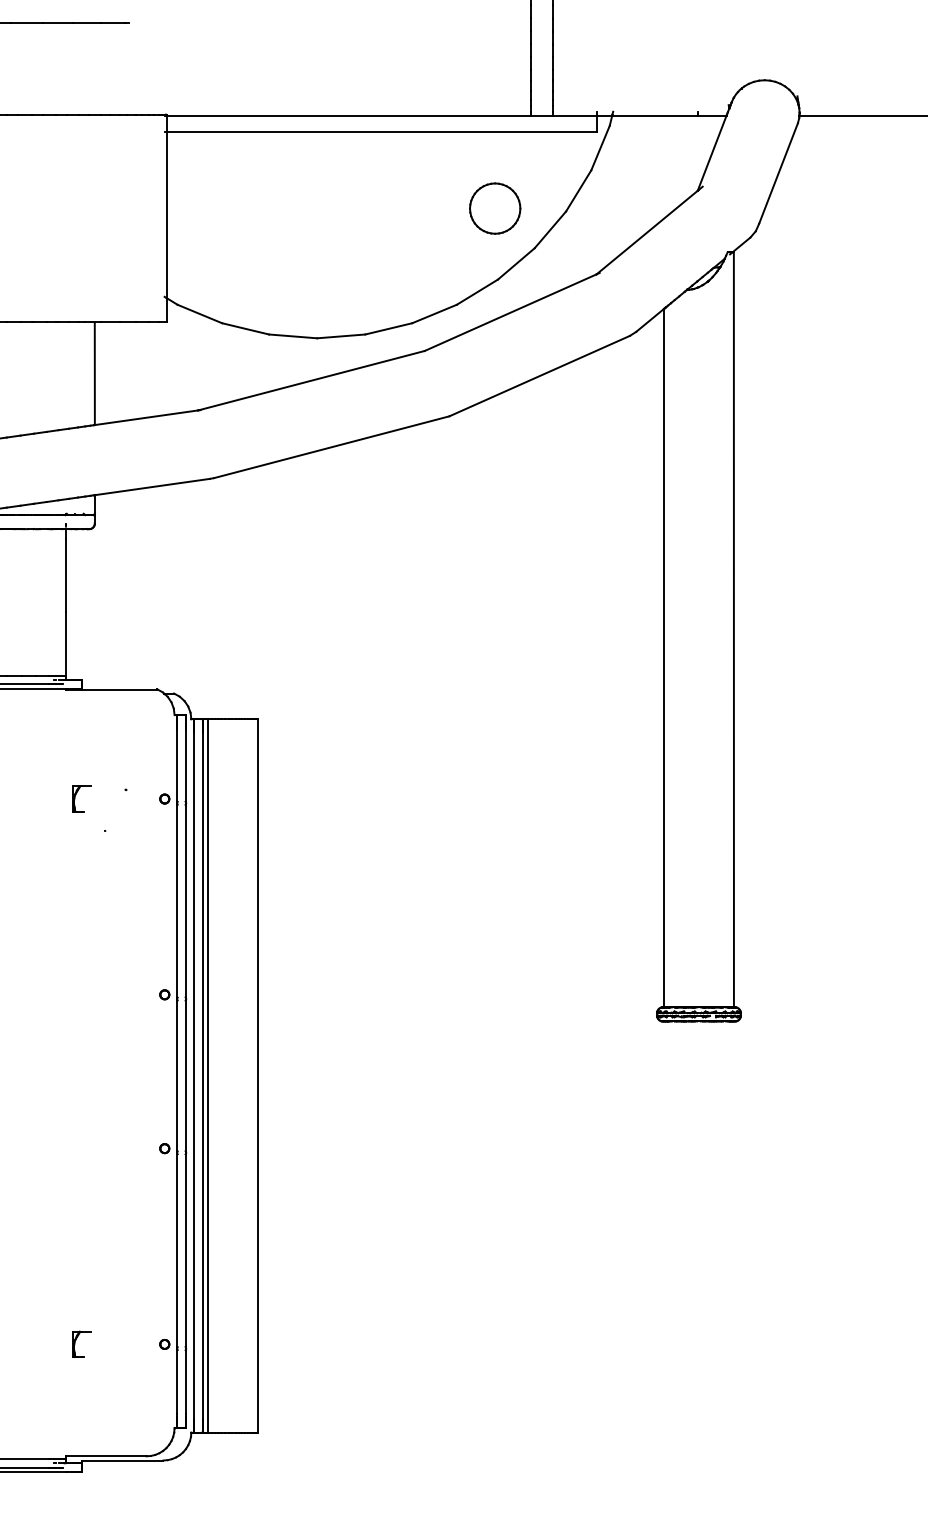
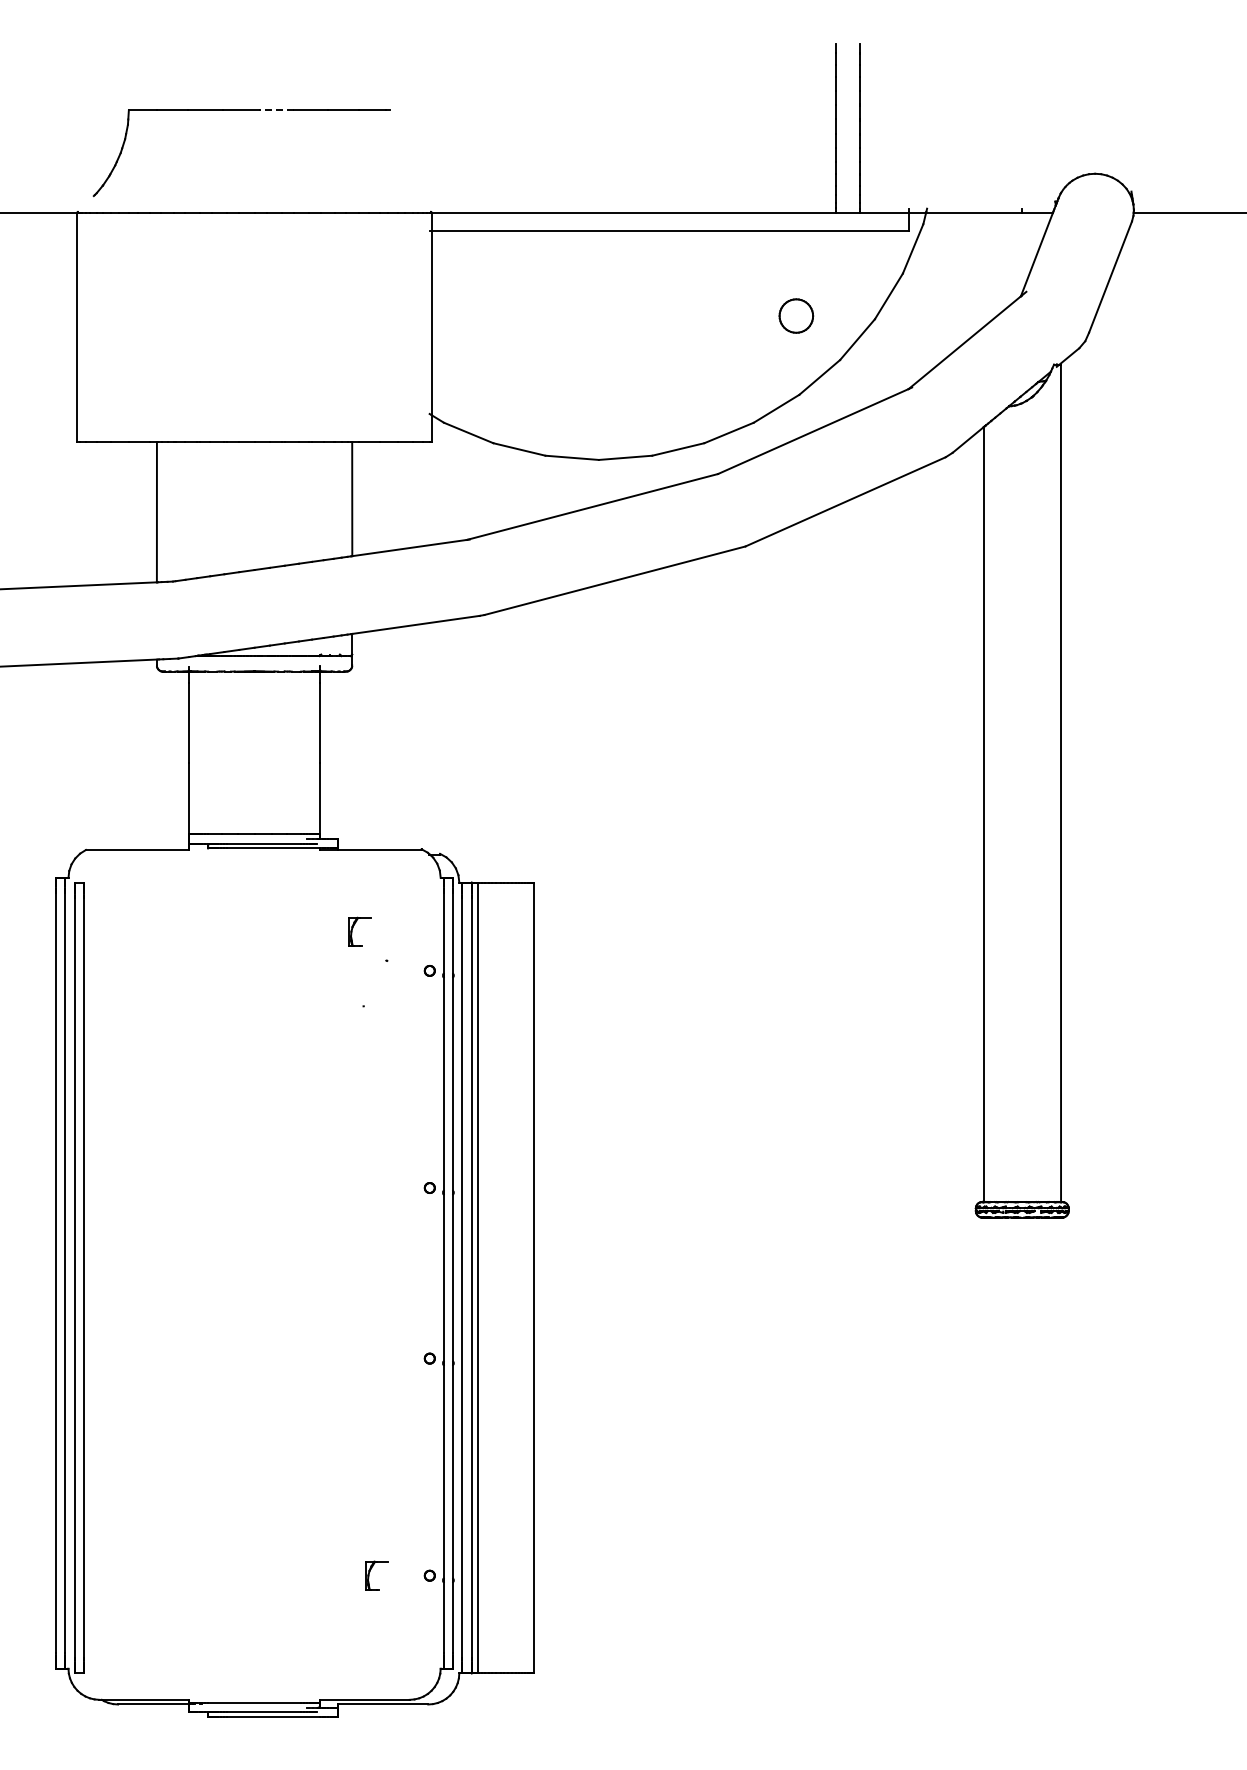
line: (26, 23) -> (276, 110), solid -> dashed
part: (495, 208) -> (796, 315), size x0.6
part: (76, 795) -> (353, 928), moved
part: (76, 1341) -> (370, 1572), moved

